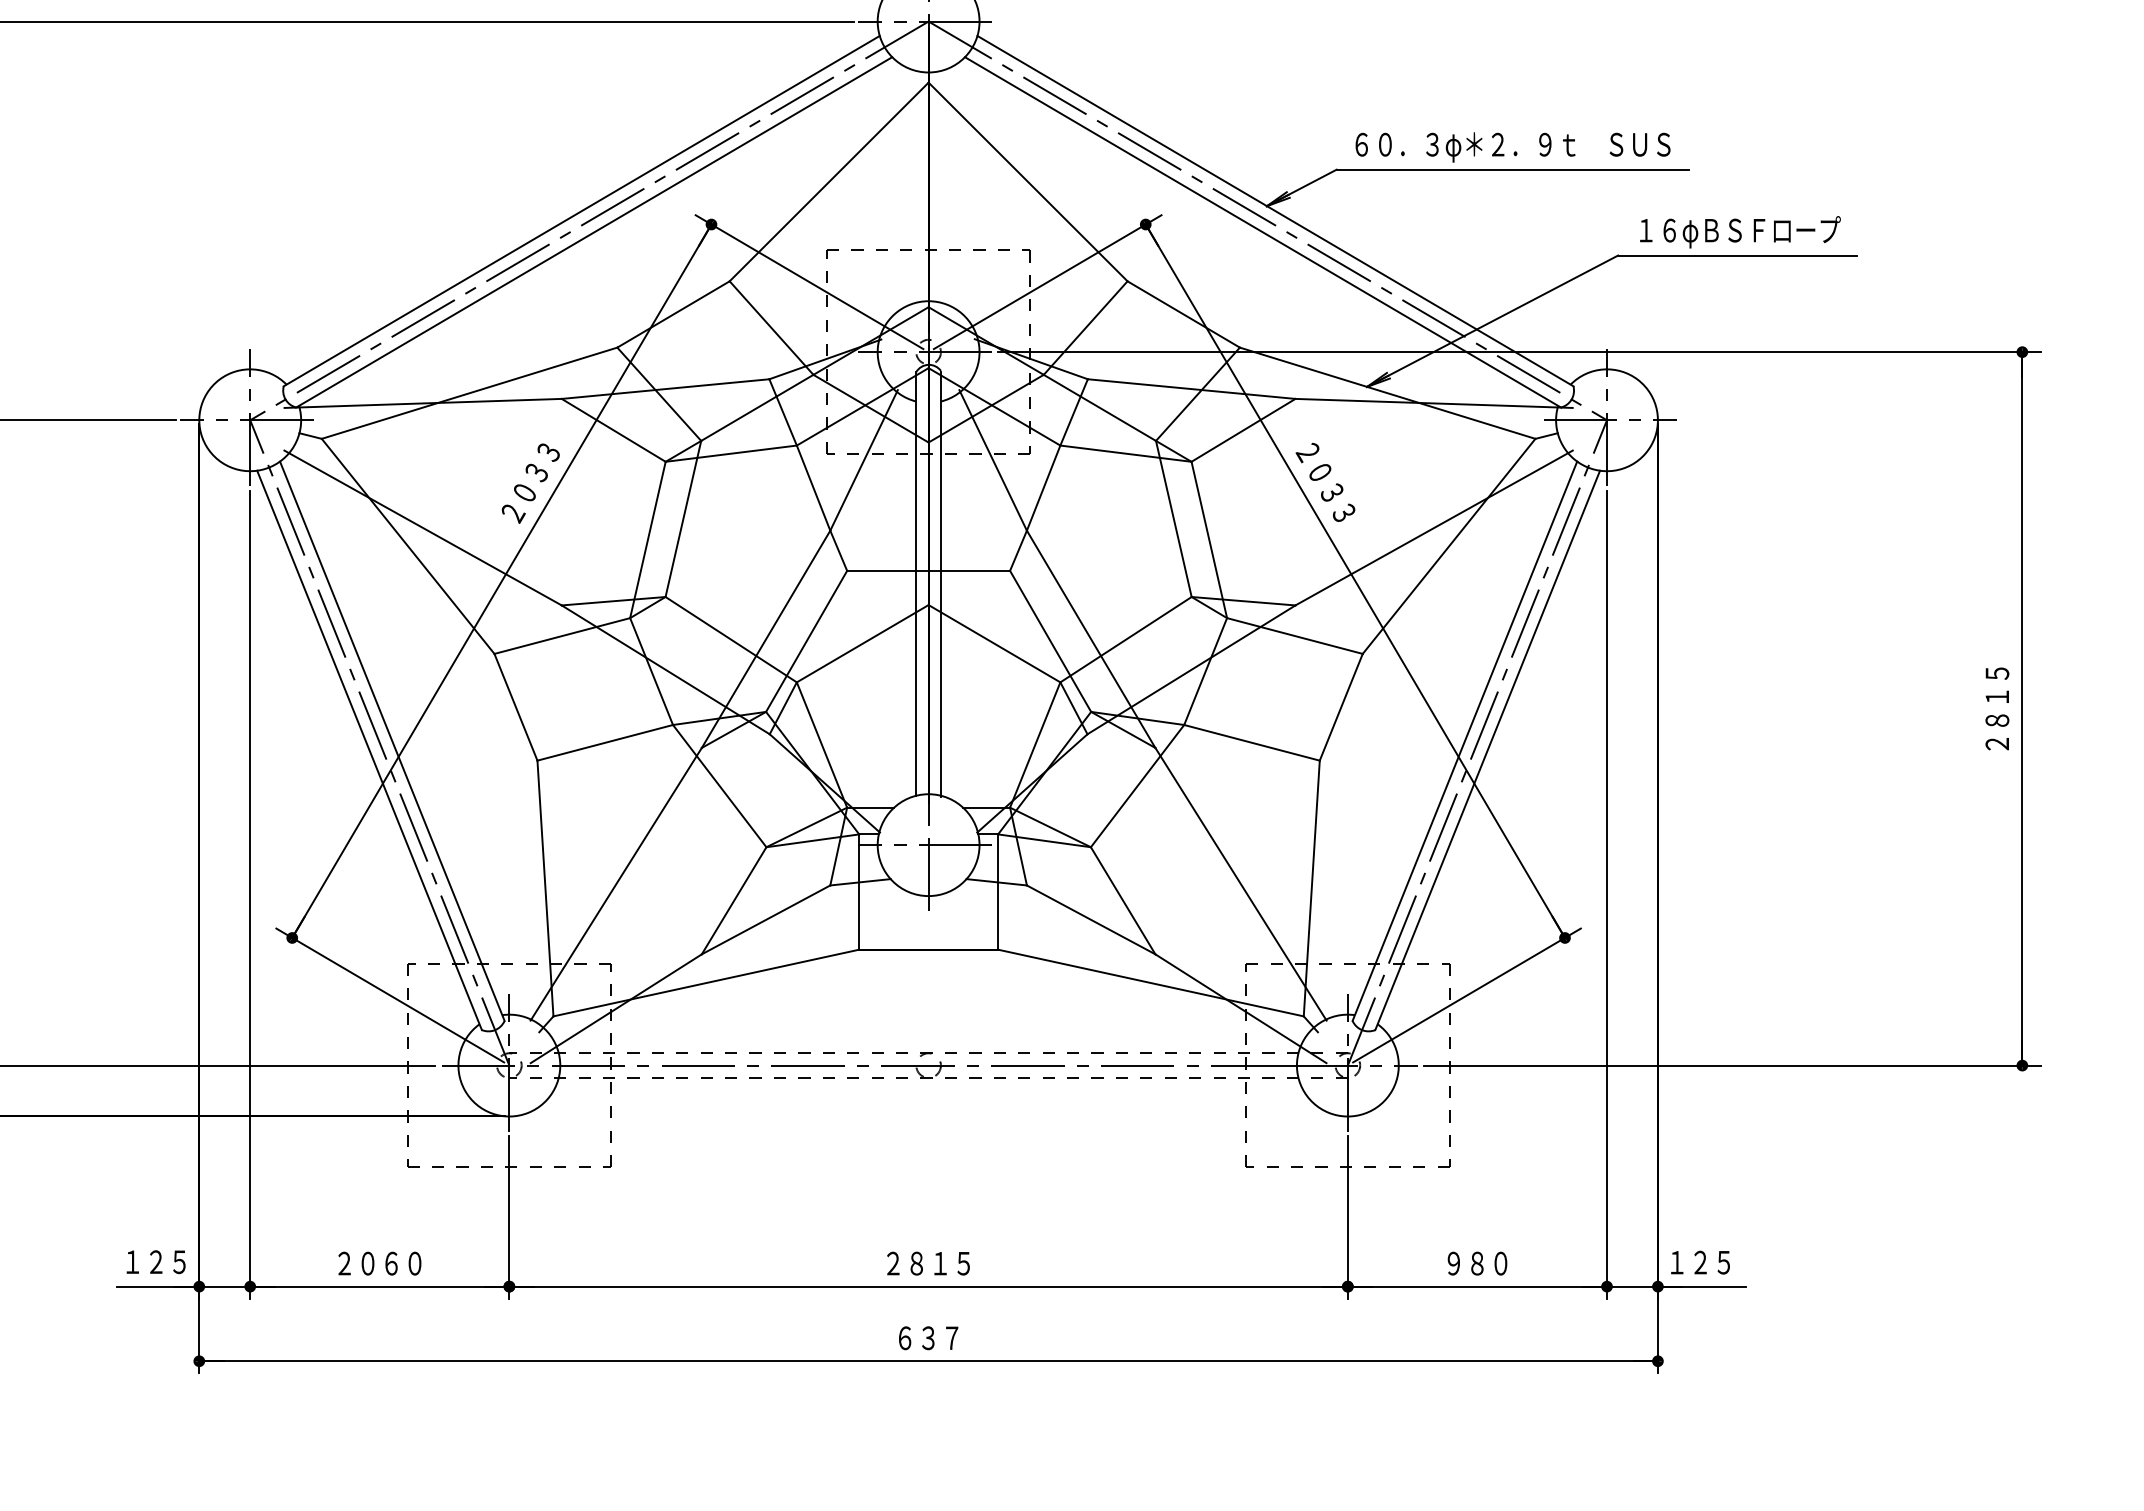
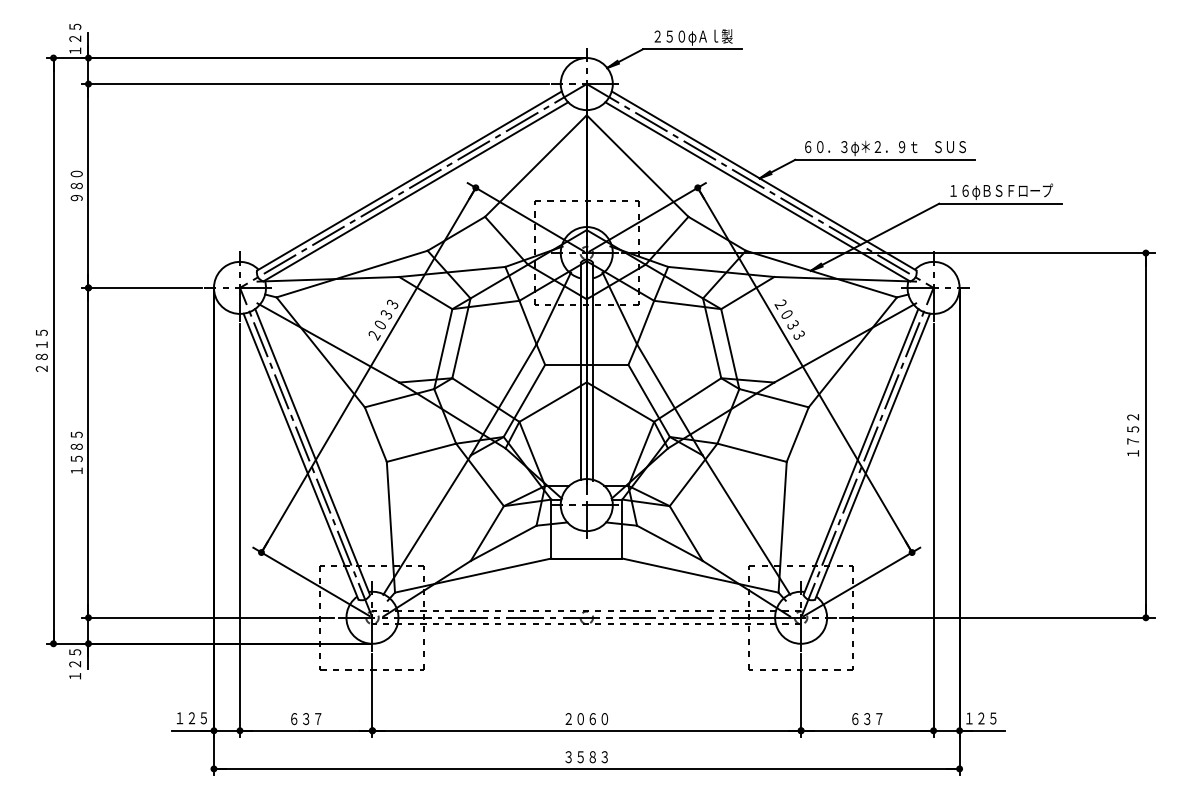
text: (1998, 709) -> (1133, 435), ２８１５ -> １７５２
text: (380, 1264) -> (306, 719), ２０６０ -> ６３７
text: (939, 1264) -> (592, 719), ２８１５ -> ２０６０
text: (1477, 1264) -> (867, 719), ９８０ -> ６３７
text: (928, 1338) -> (586, 757), ６３７ -> ３５８３

